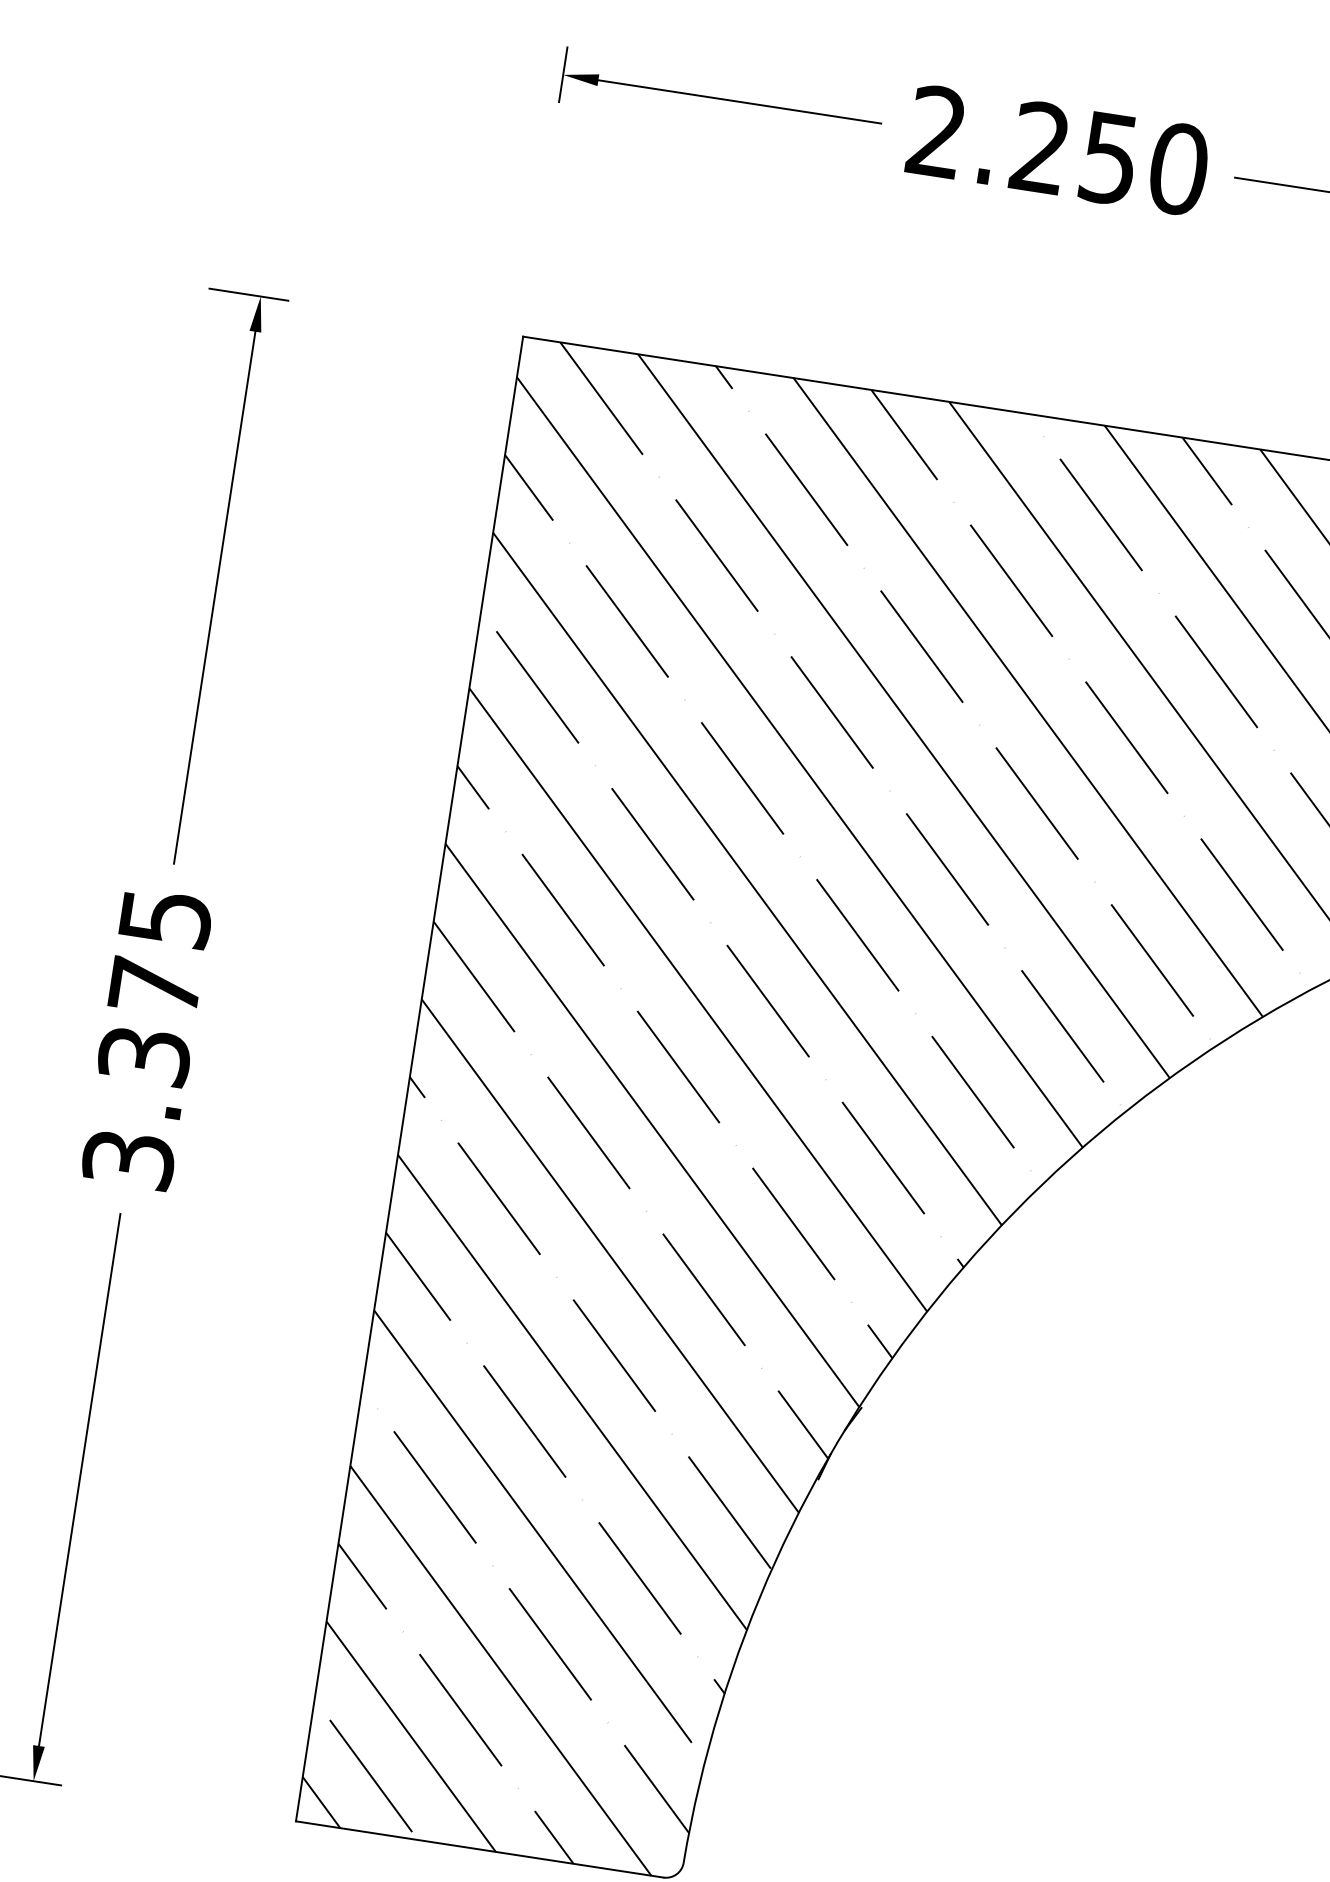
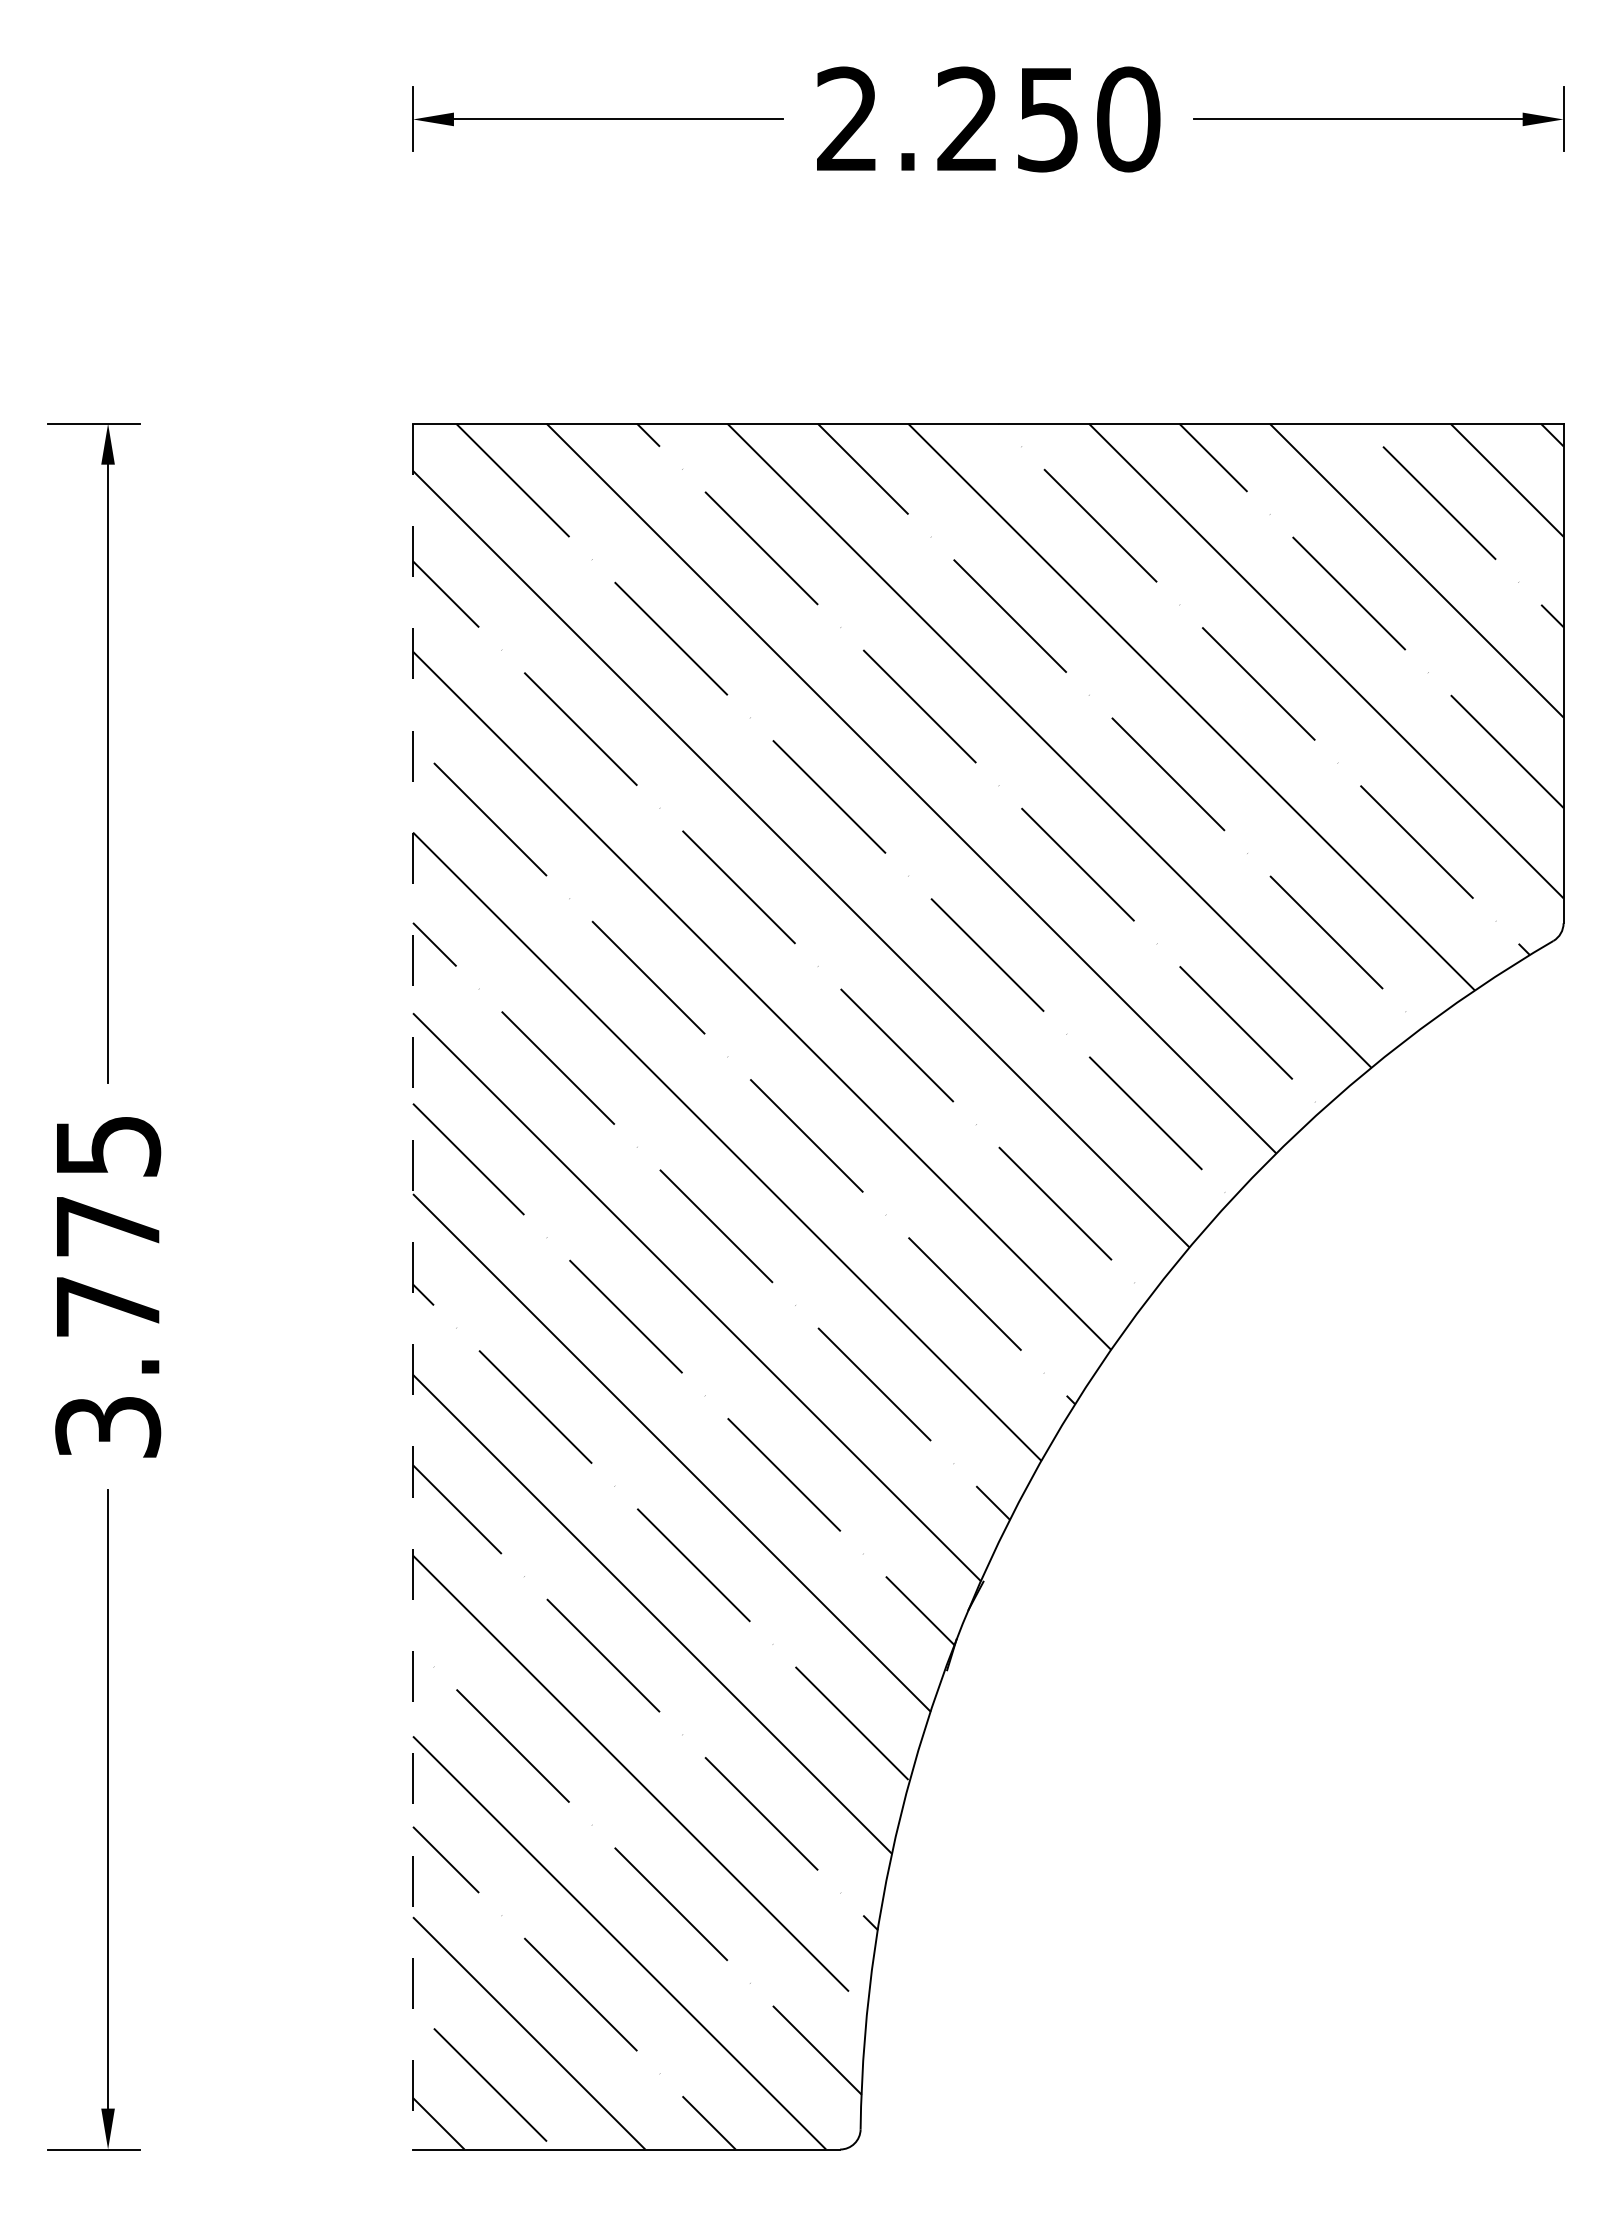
text: (144, 1056) -> (108, 1306), 3.375 -> 3.775
line: (409, 1078) -> (413, 1286), solid -> dashed

